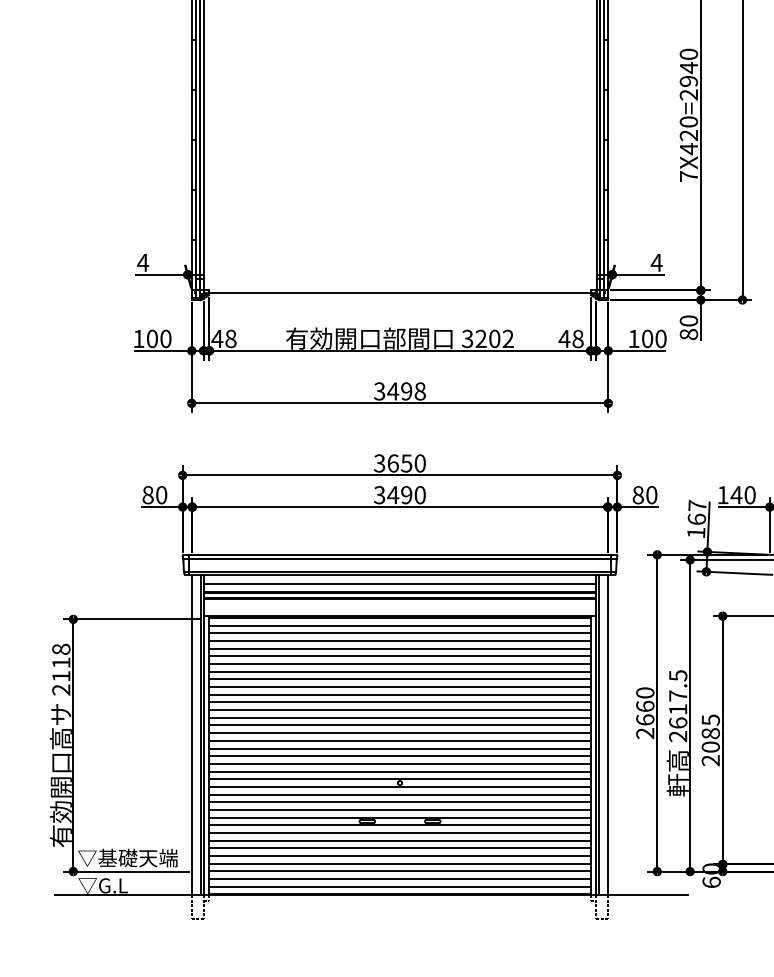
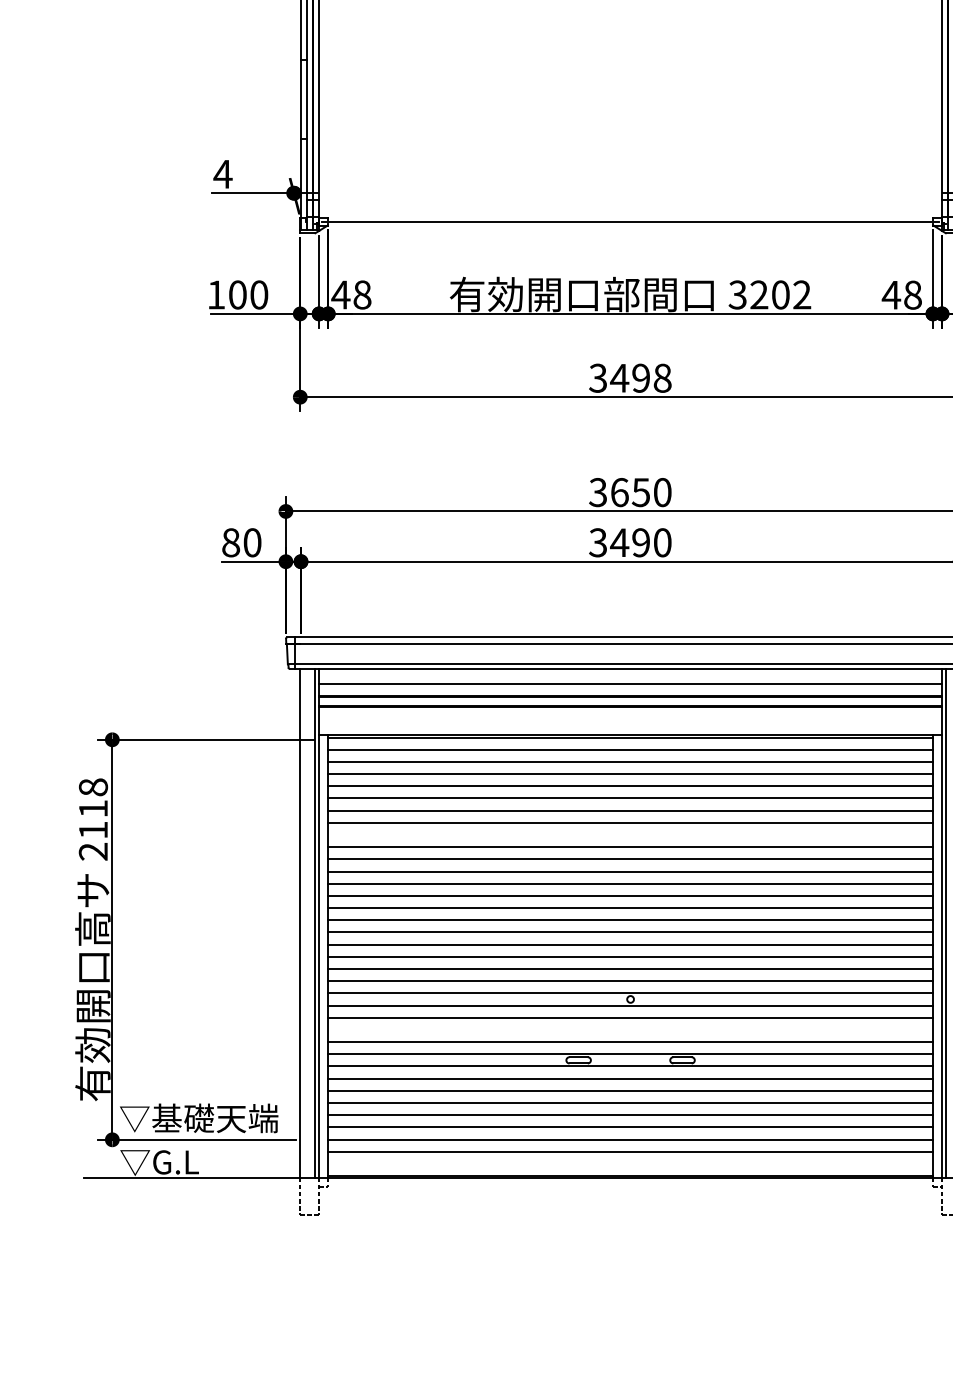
line: (399, 679) -> (629, 835), removed
line: (399, 802) -> (629, 1030), removed
line: (399, 886) -> (629, 1163), removed

